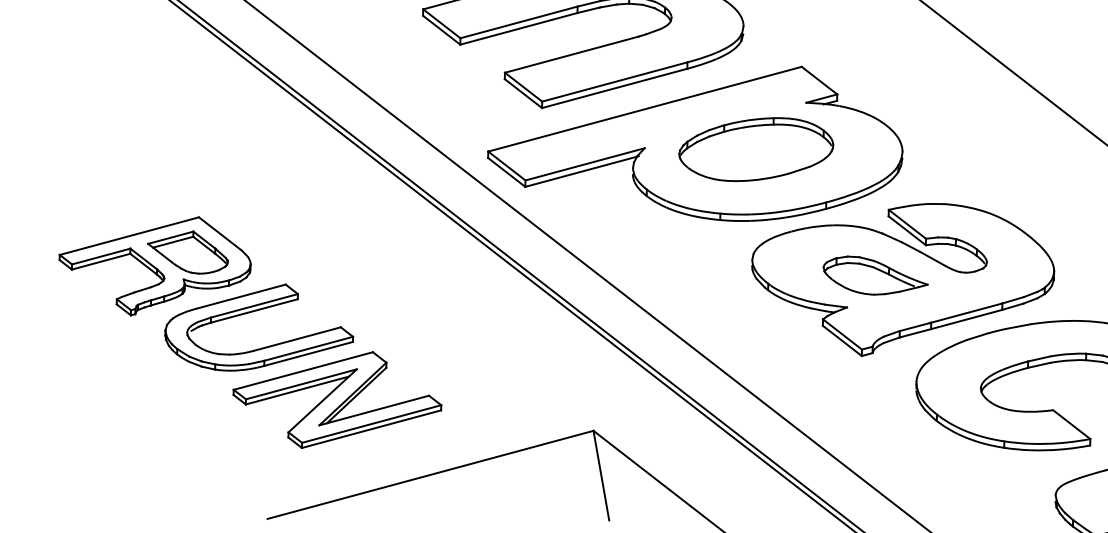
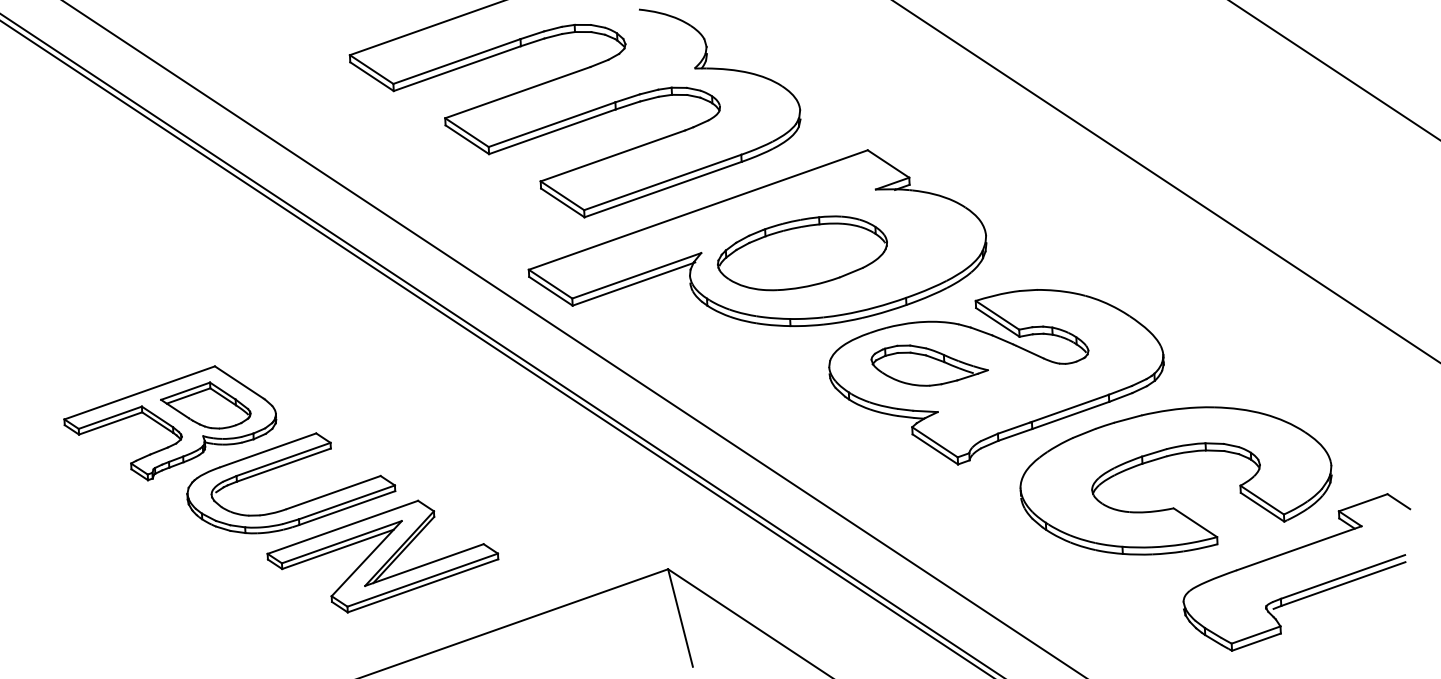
part: (756, 149) -> (802, 253), moved
part: (875, 276) -> (929, 365), moved

